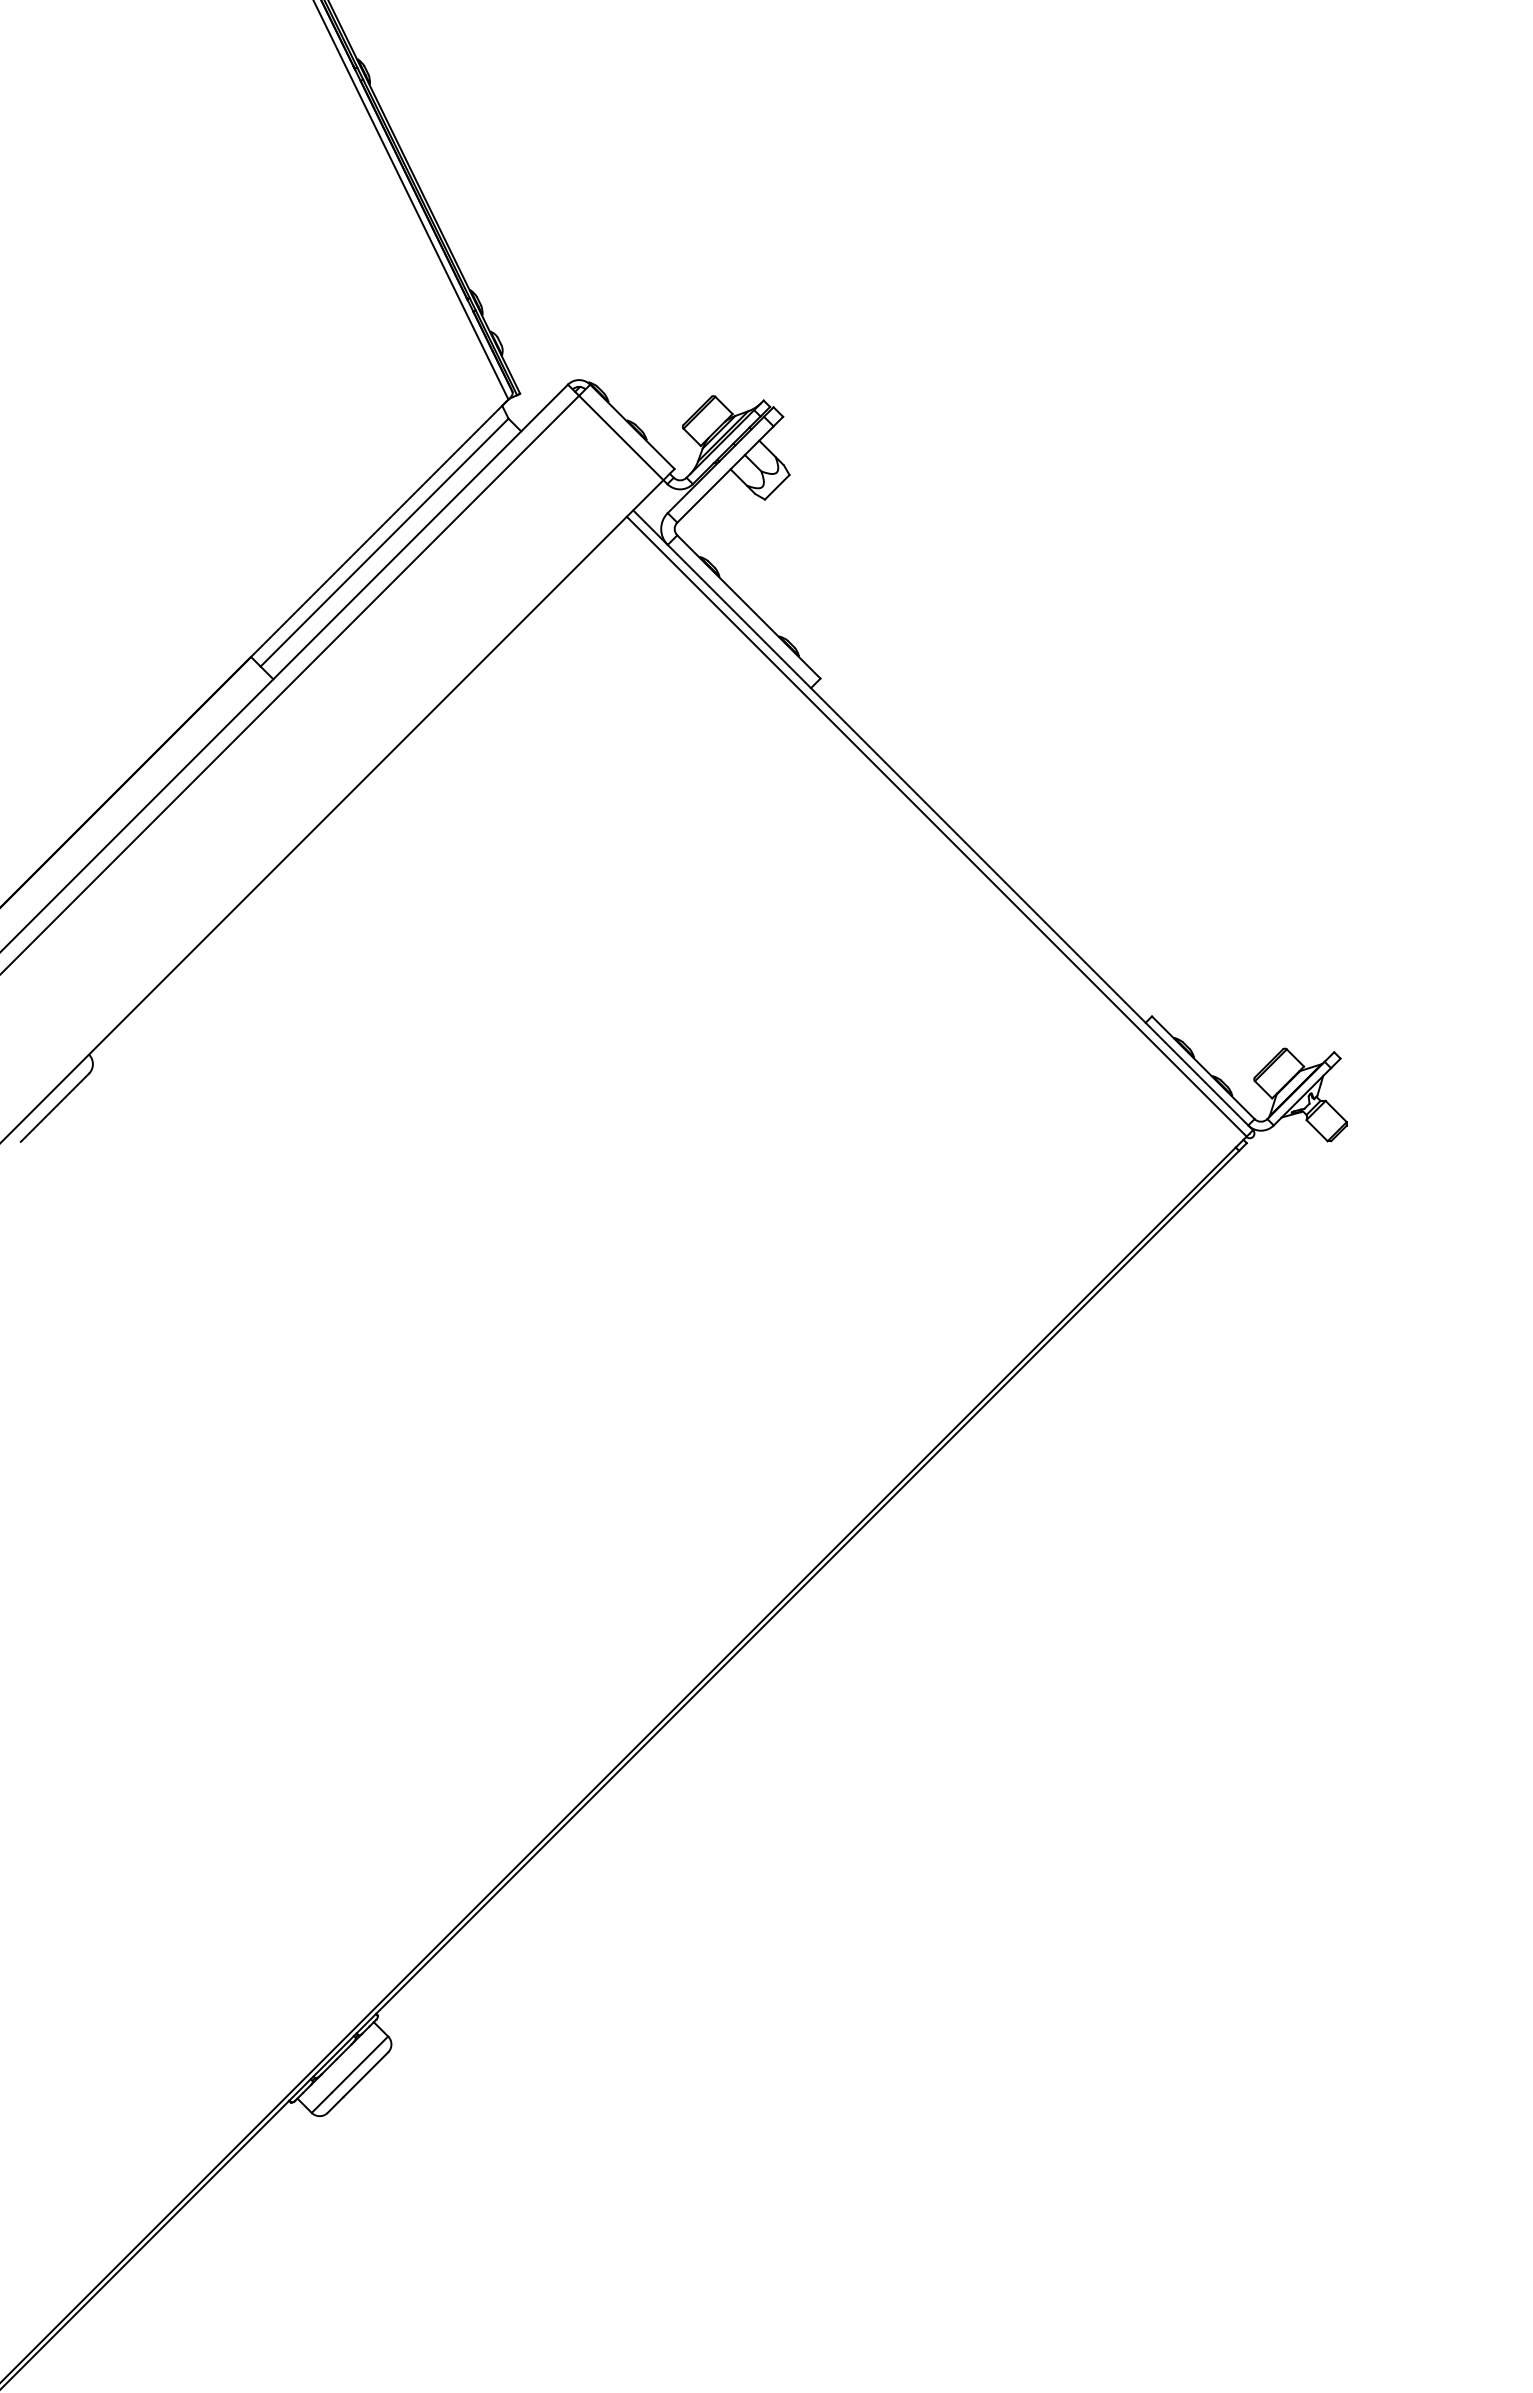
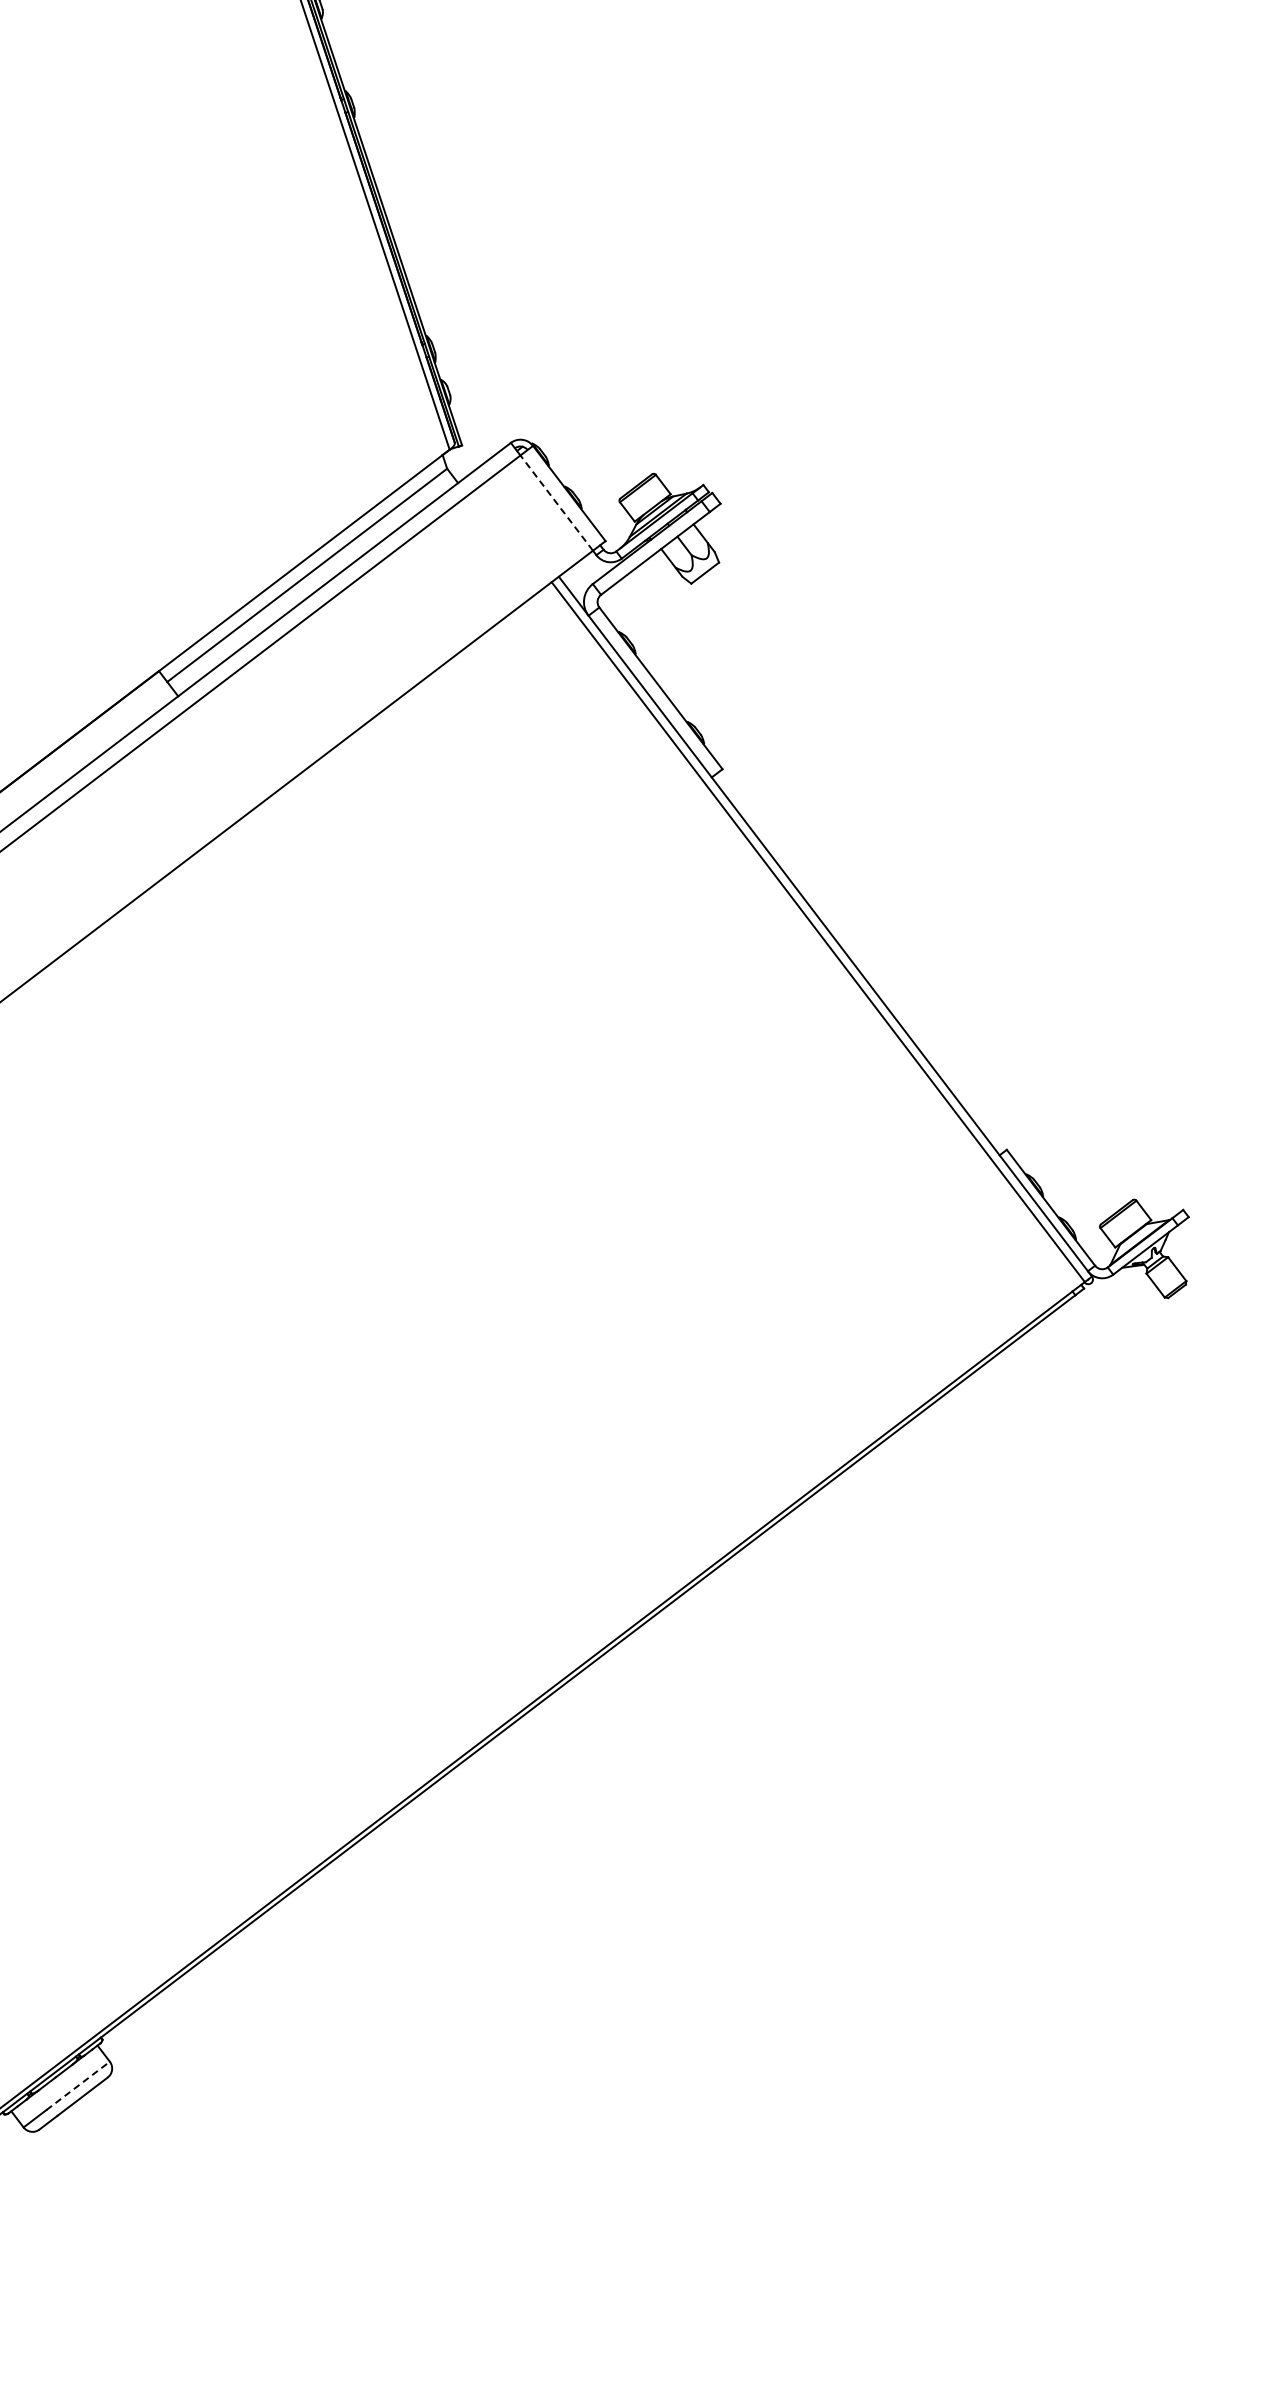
line: (621, 438) -> (556, 503), solid -> dashed
line: (360, 2064) -> (78, 2085), solid -> dashed

